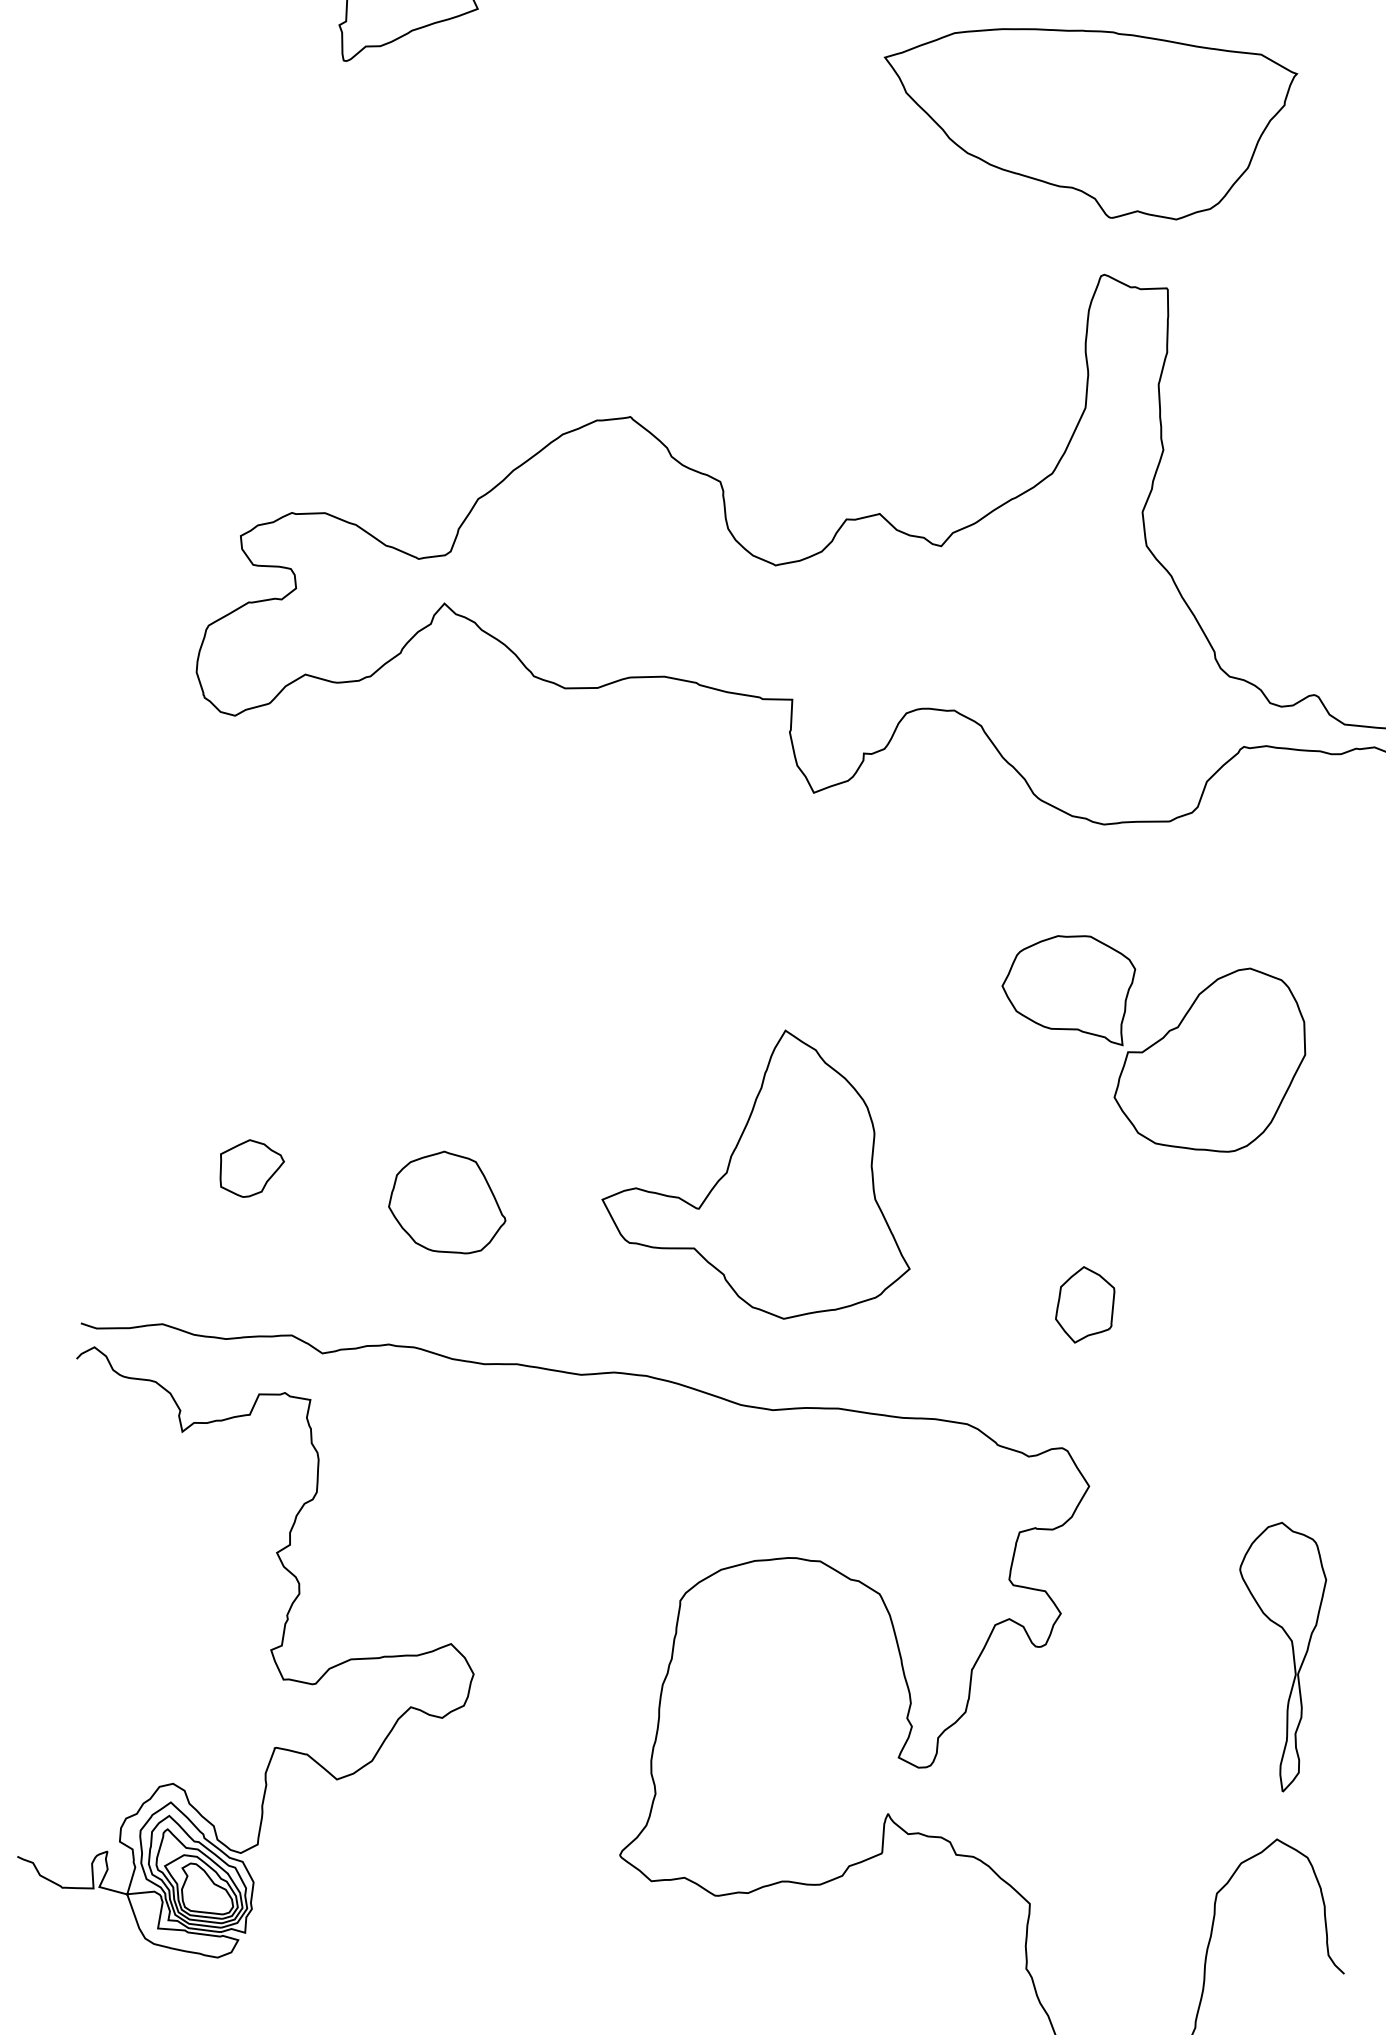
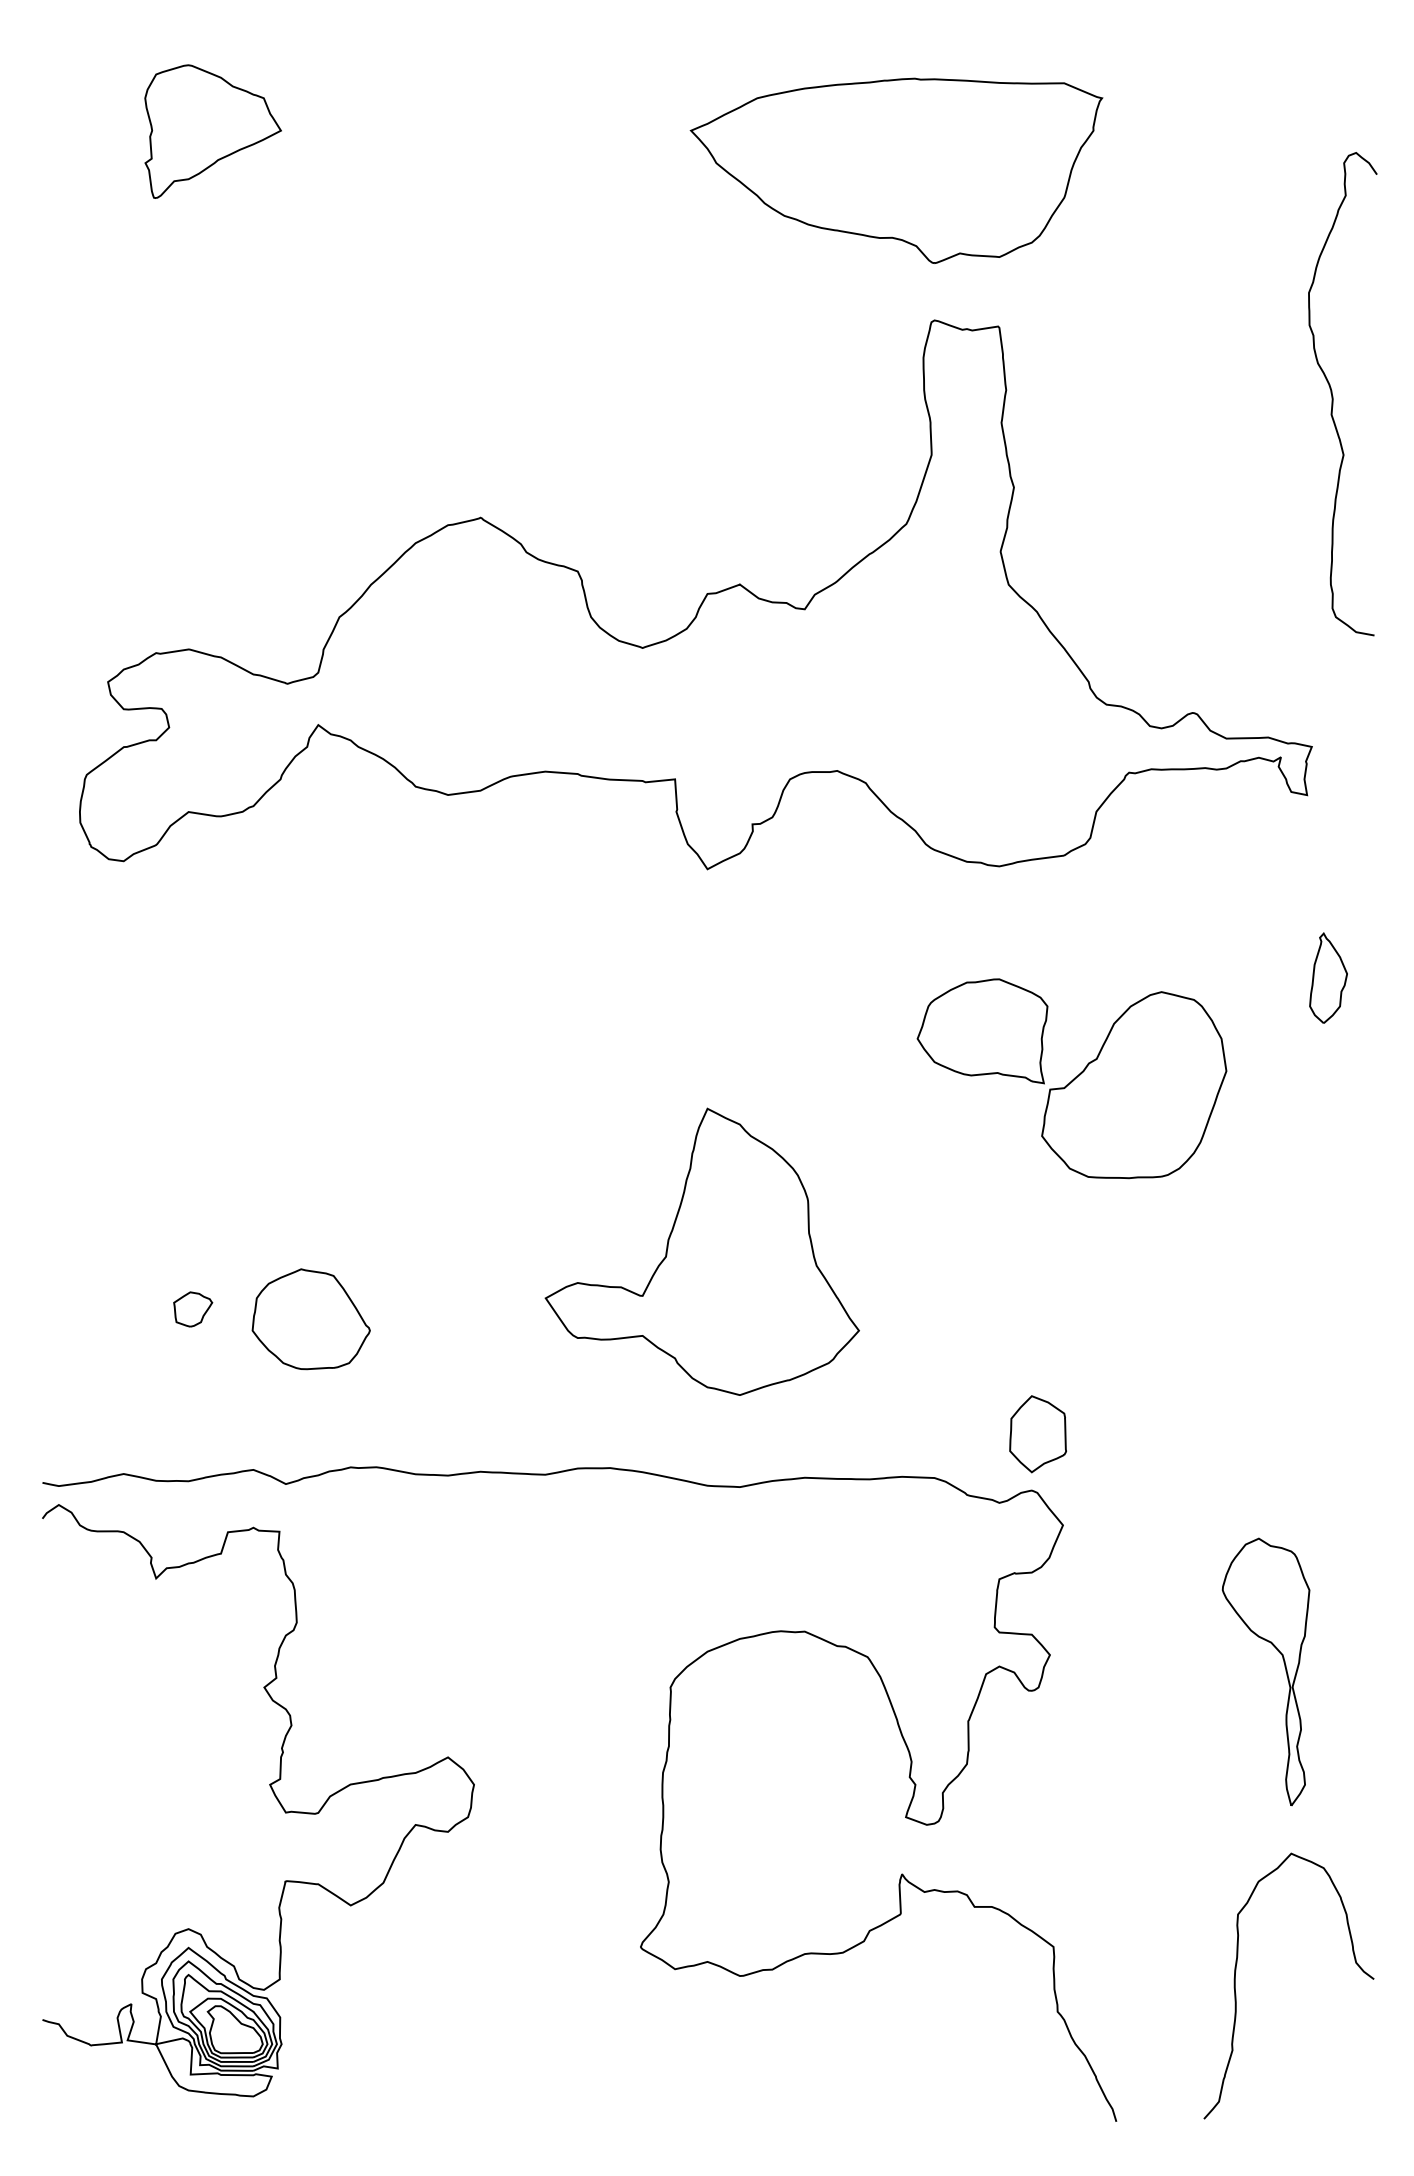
part: (250, 1168) -> (192, 1309), size x0.6
part: (447, 1202) -> (310, 1319), moved
part: (1085, 1305) -> (1037, 1434), moved

